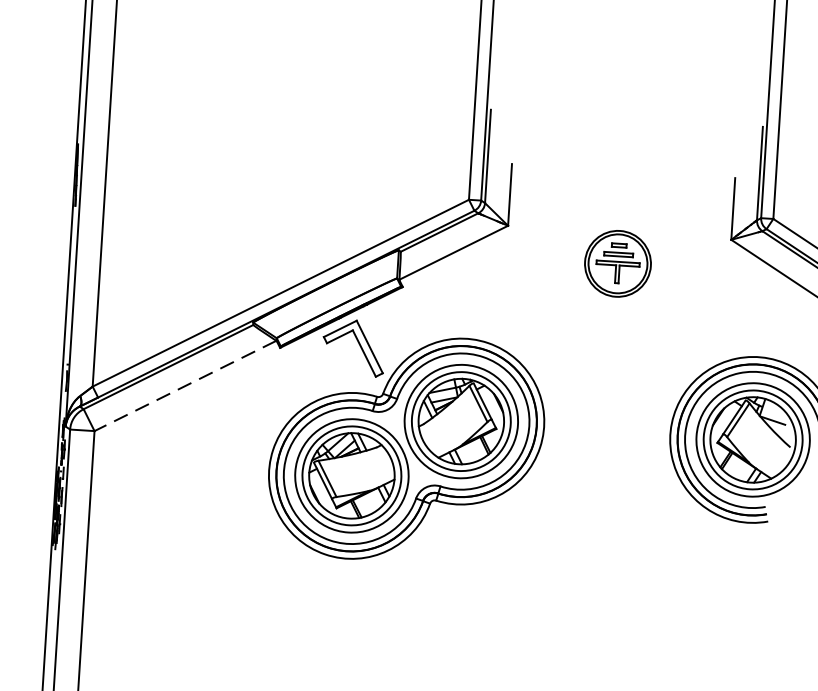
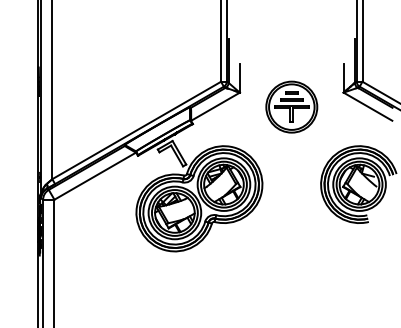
part: (617, 262) -> (291, 106), size x1.67
line: (183, 386) -> (94, 176), dashed -> solid

